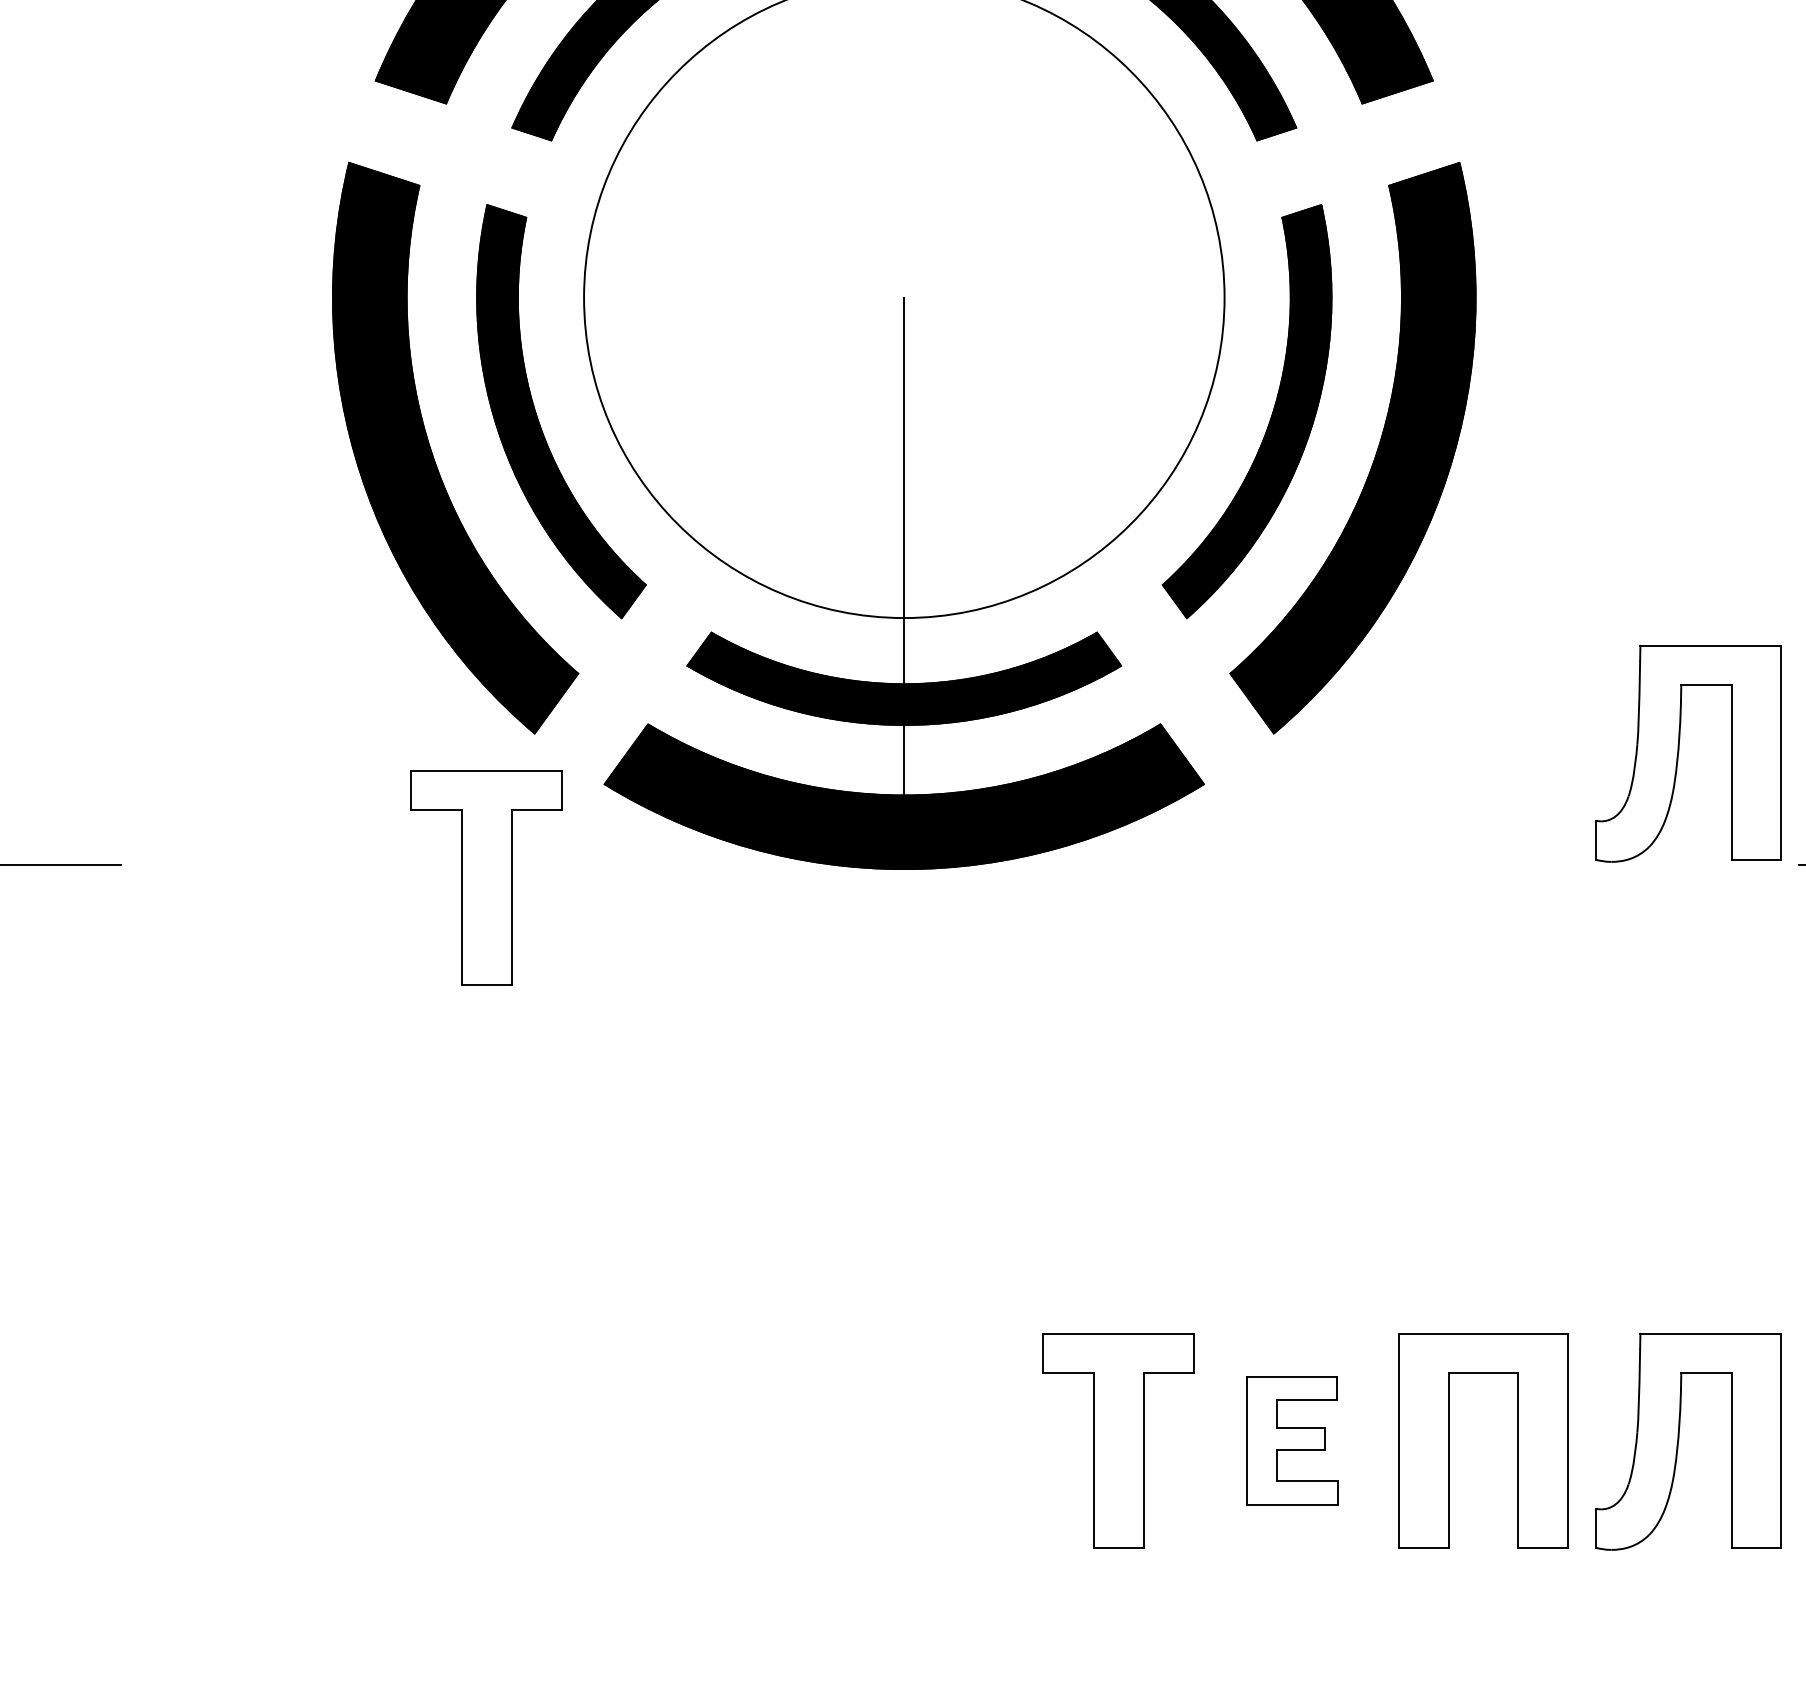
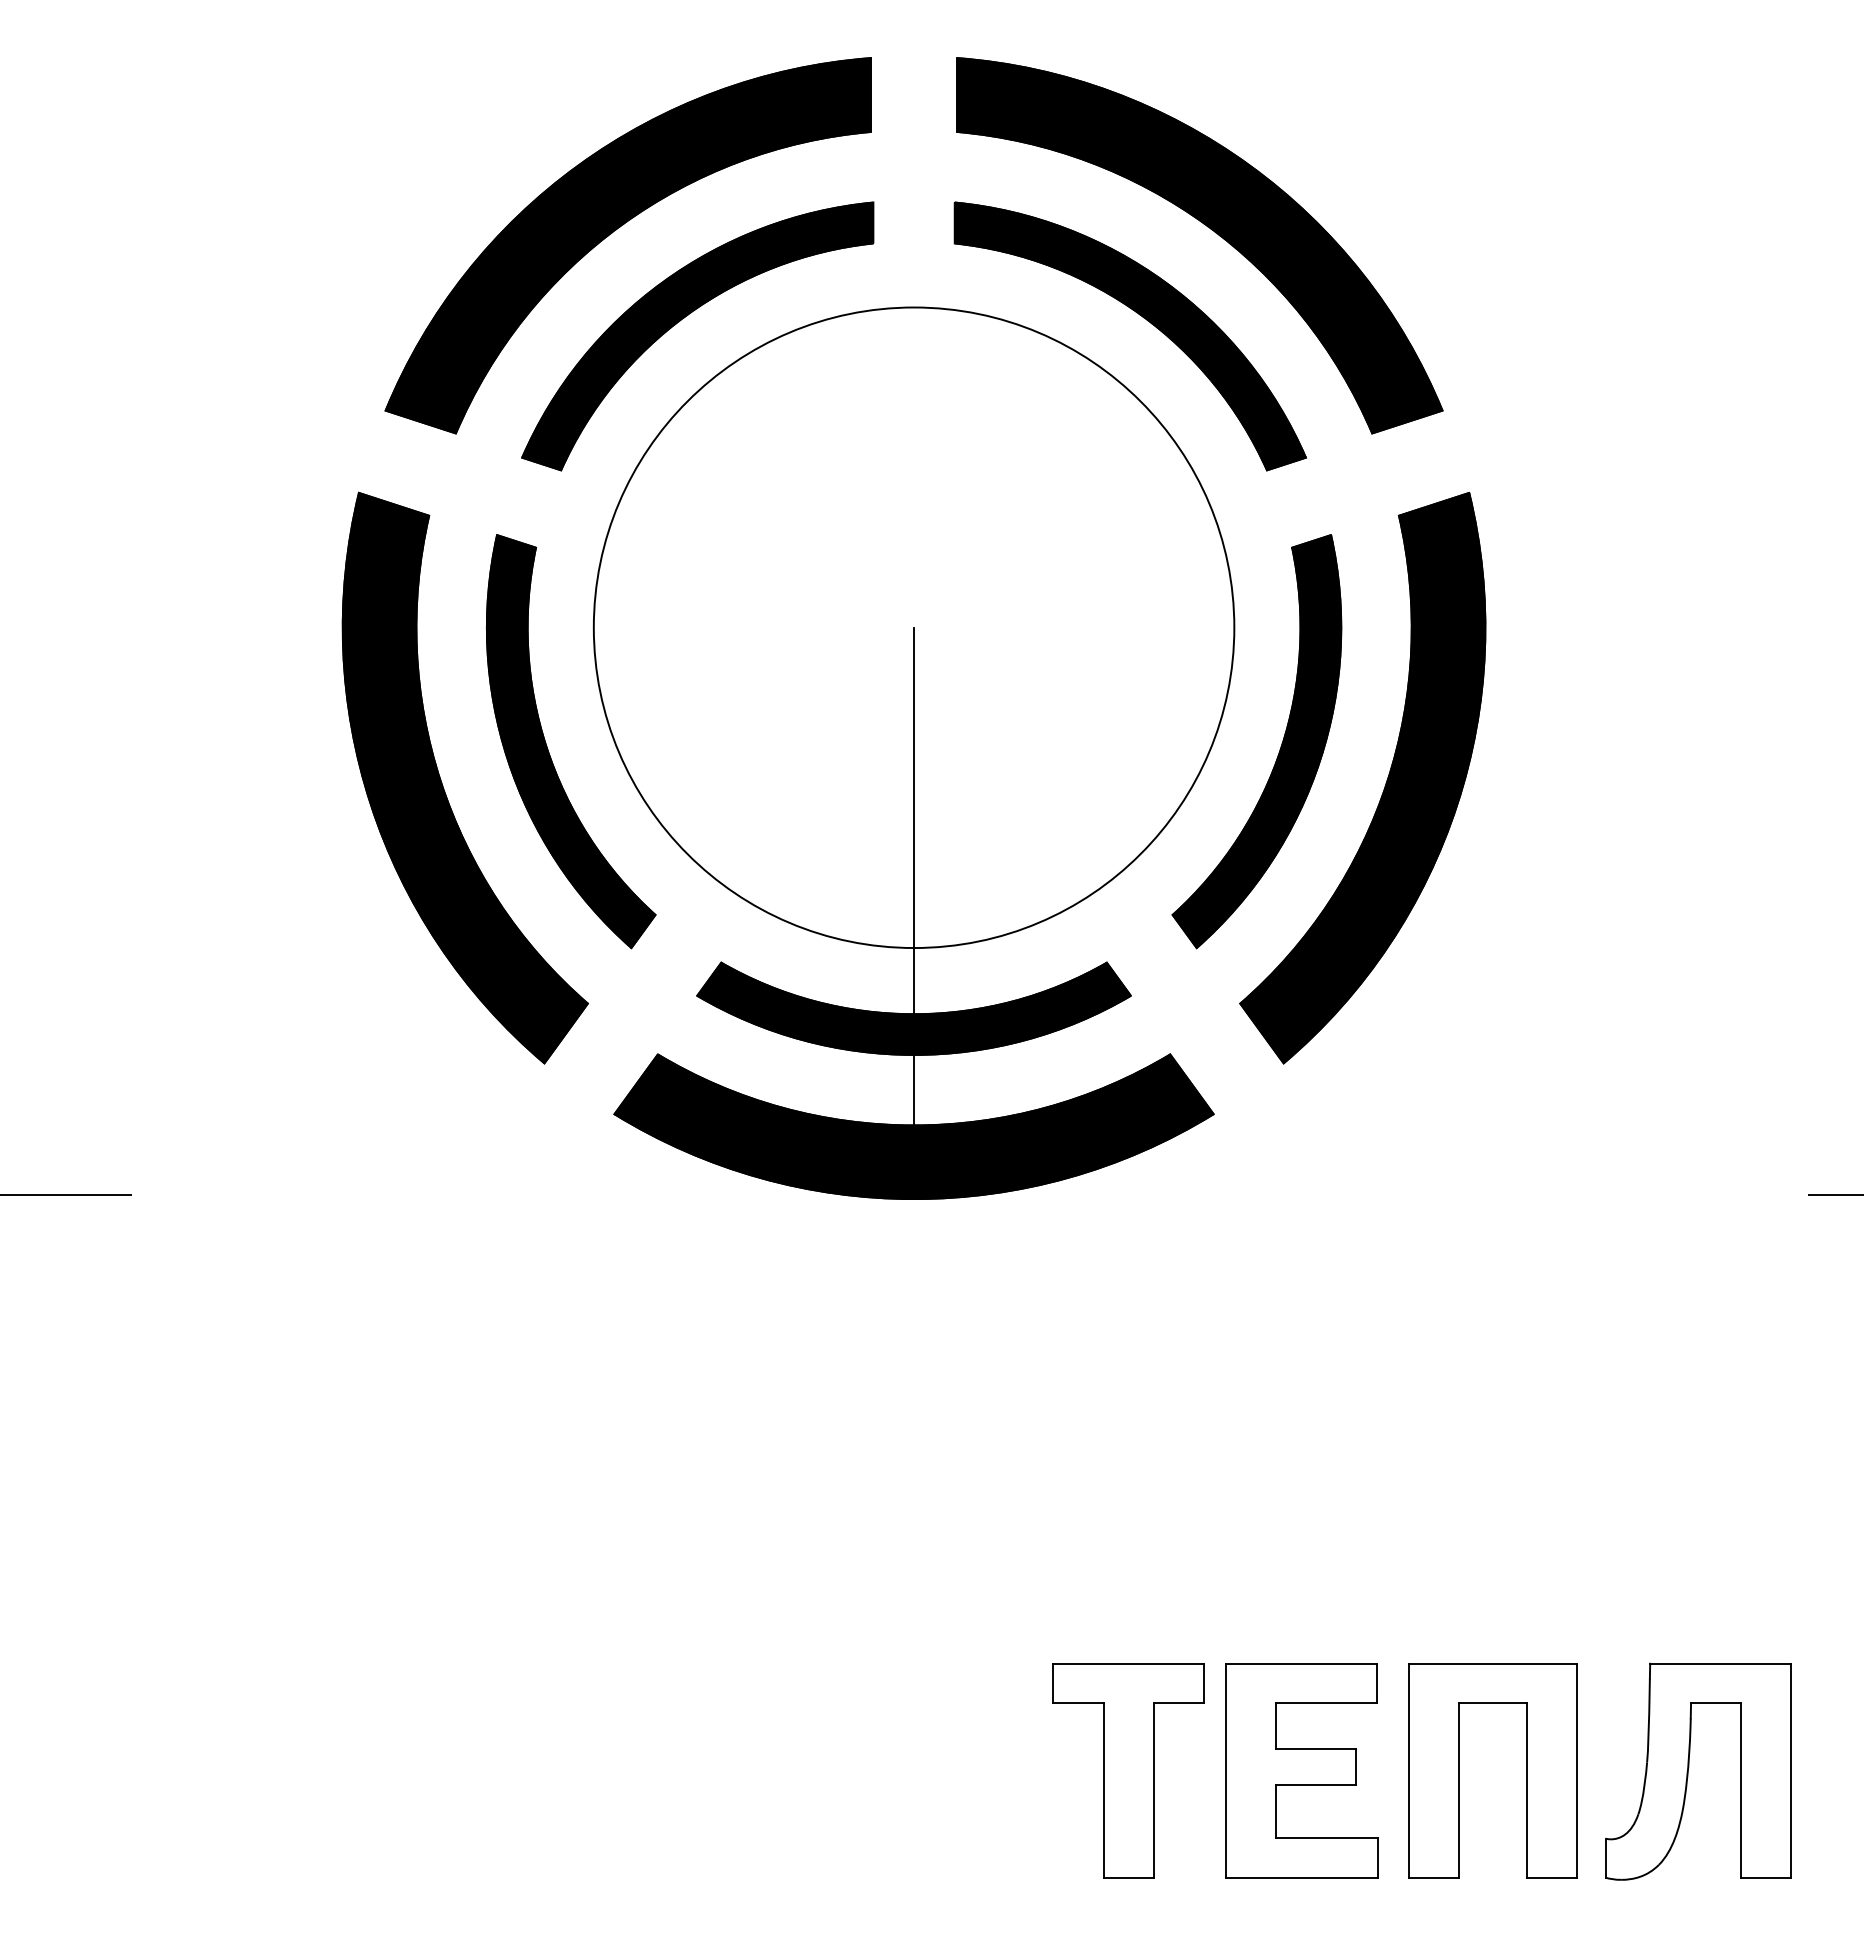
part: (1679, 749) -> (1689, 1079), removed
part: (486, 877) -> (496, 1207), removed
part: (1291, 1440) -> (1301, 1770), size x1.67

